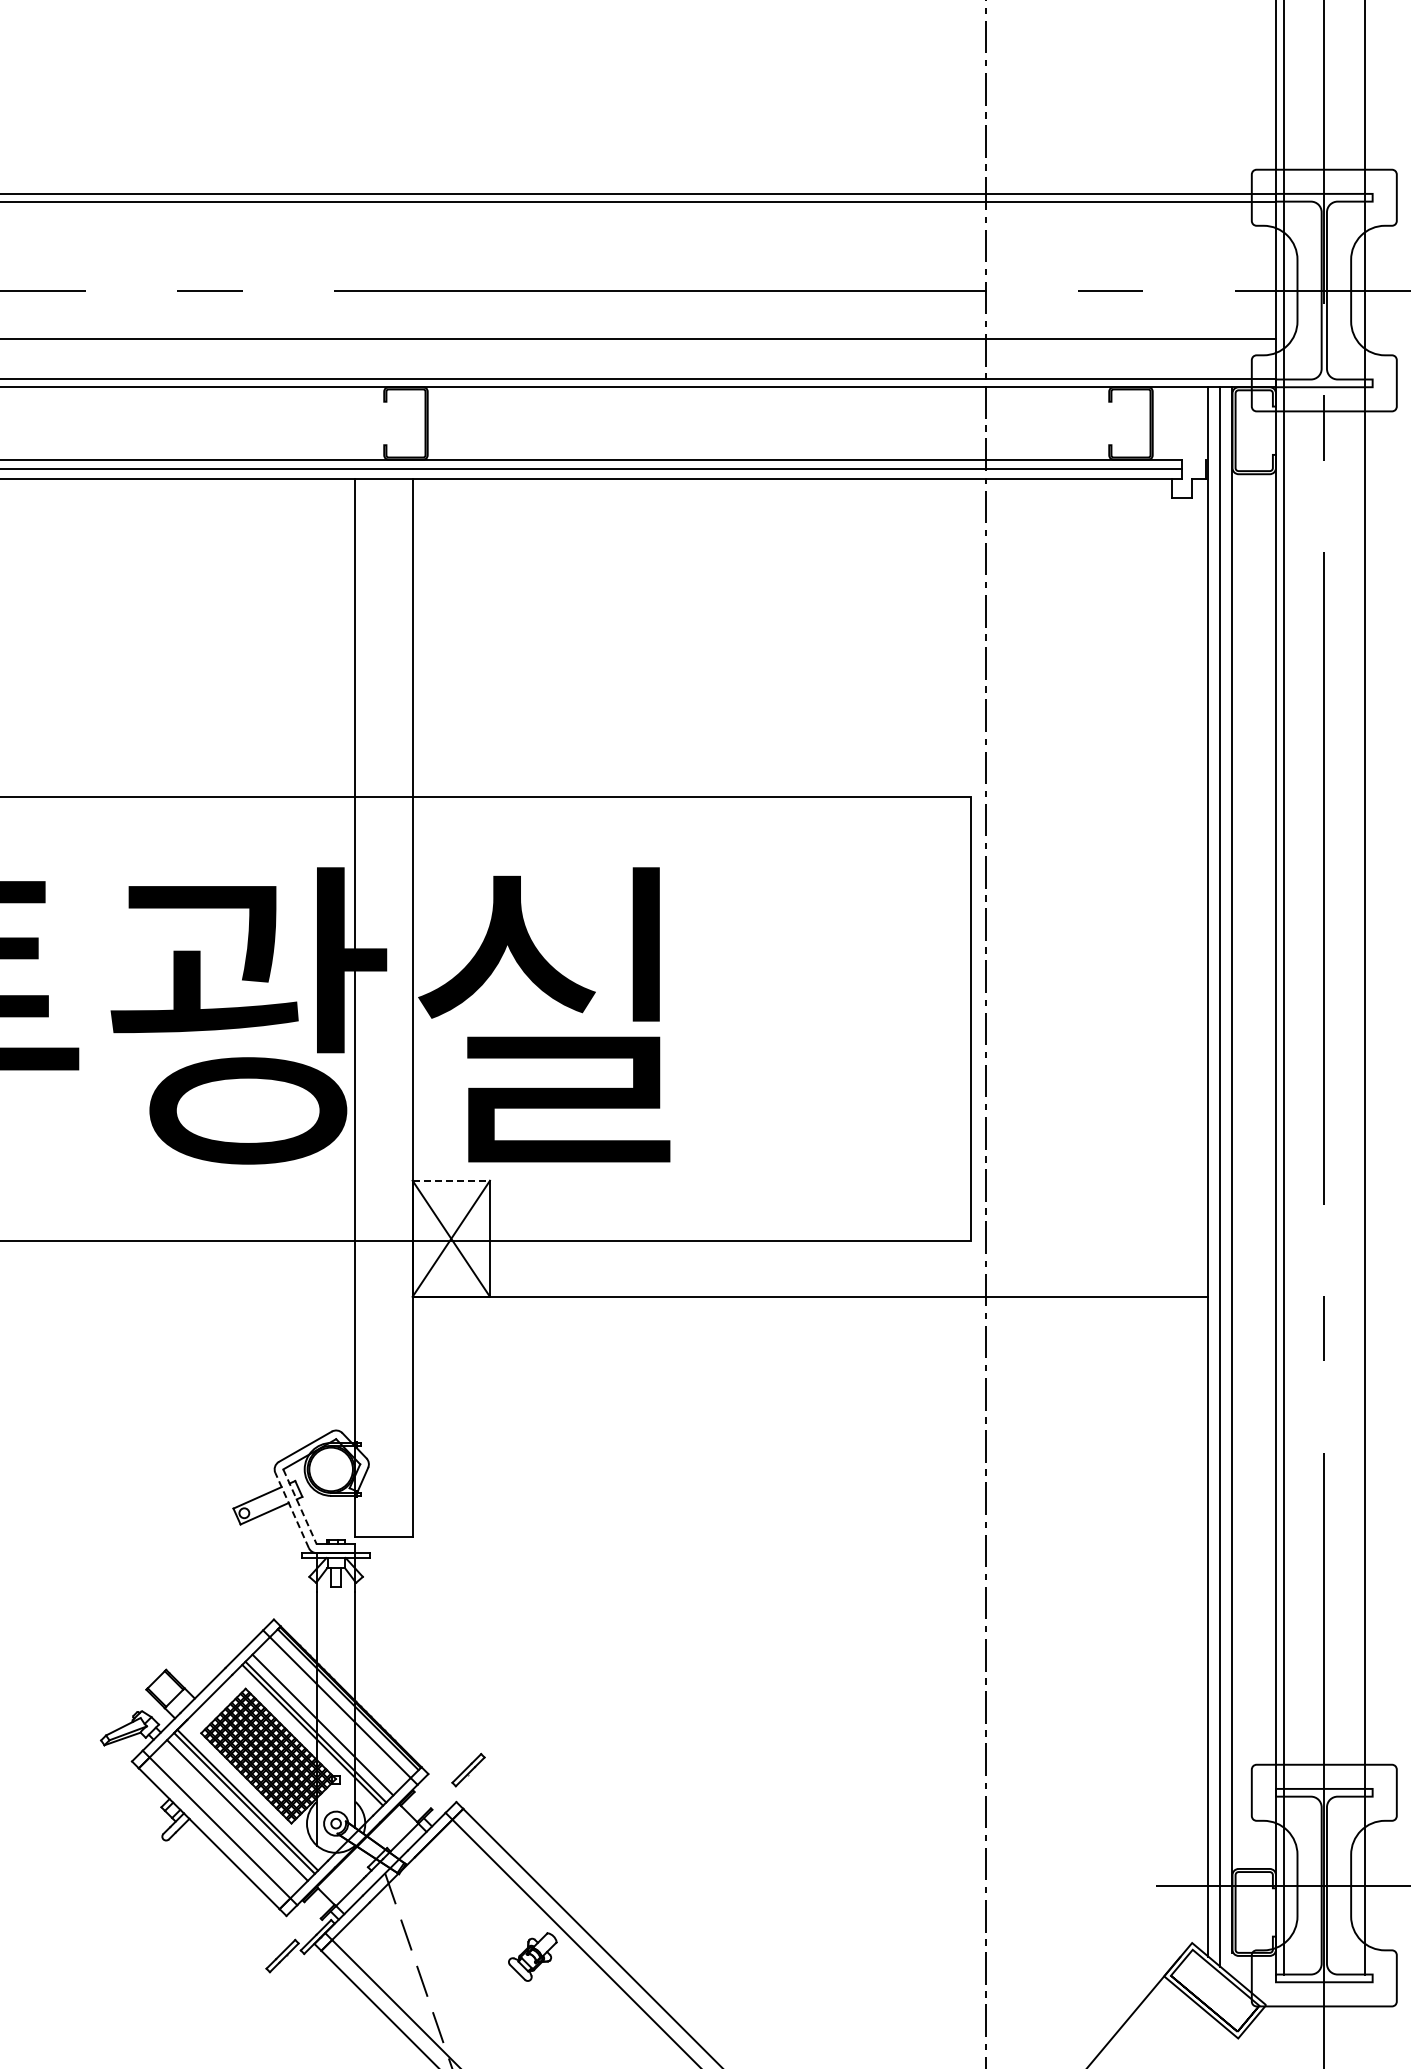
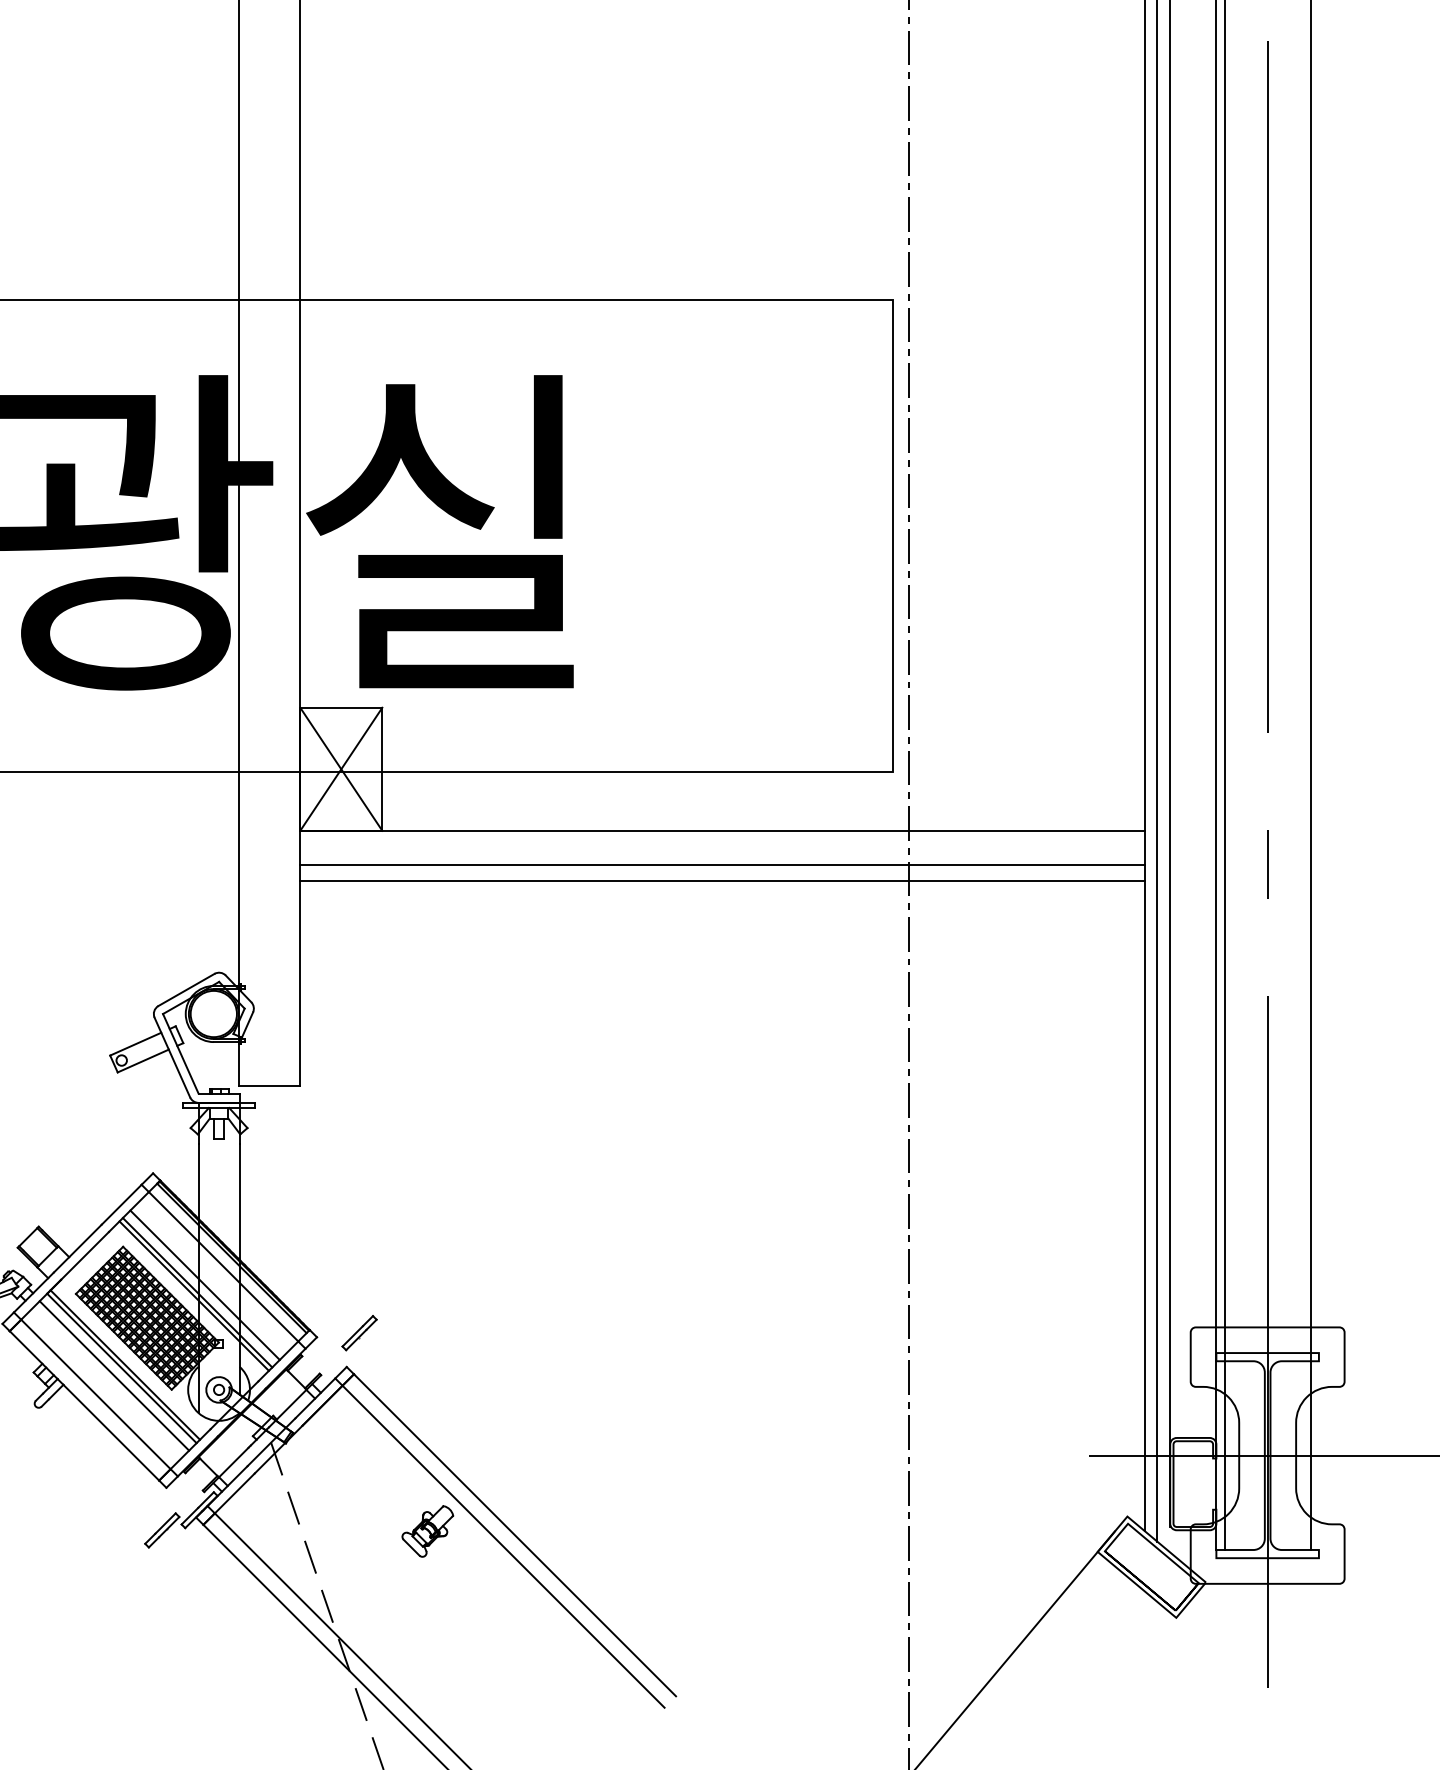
line: (451, 1180) -> (341, 707), dashed -> solid
line: (810, 1328) -> (722, 864), added
line: (810, 1343) -> (722, 880), added
line: (300, 1507) -> (181, 1054), dashed -> solid
line: (291, 1510) -> (171, 1057), dashed -> solid

